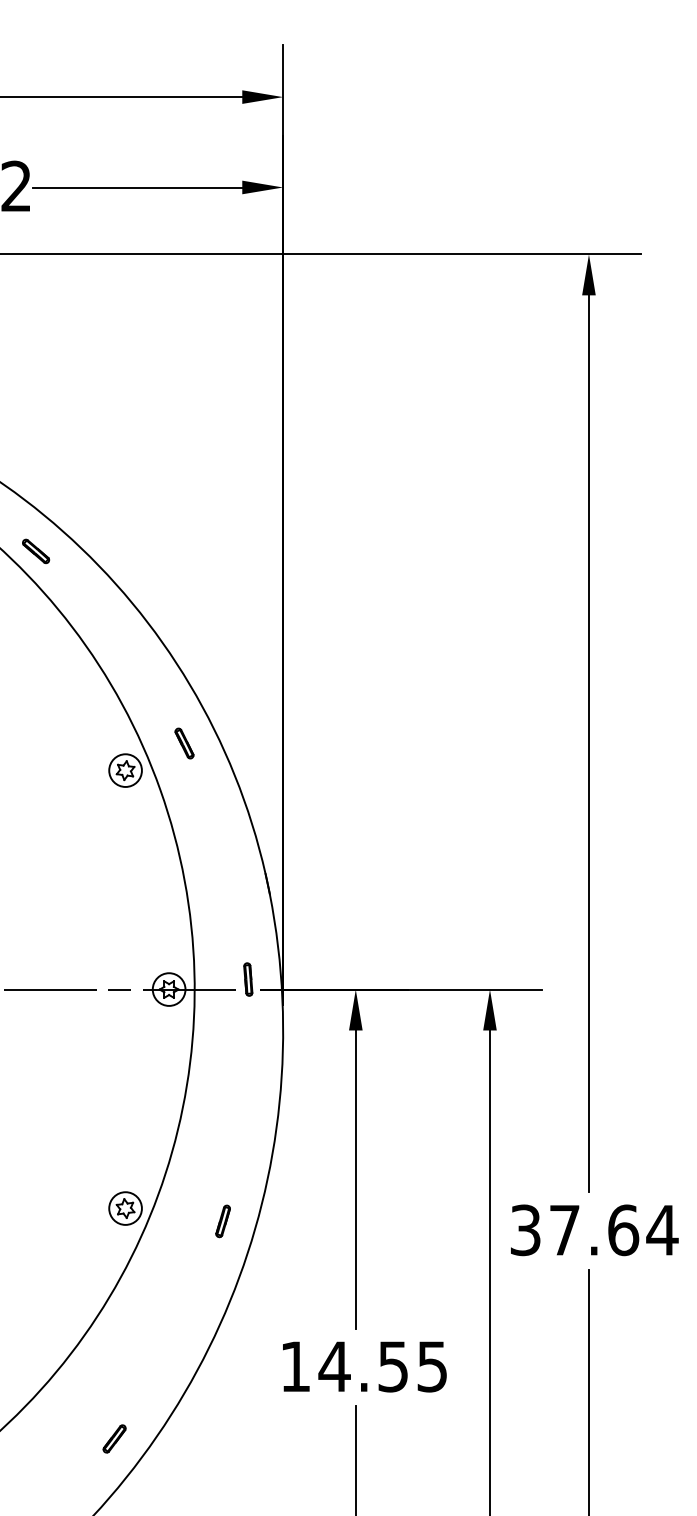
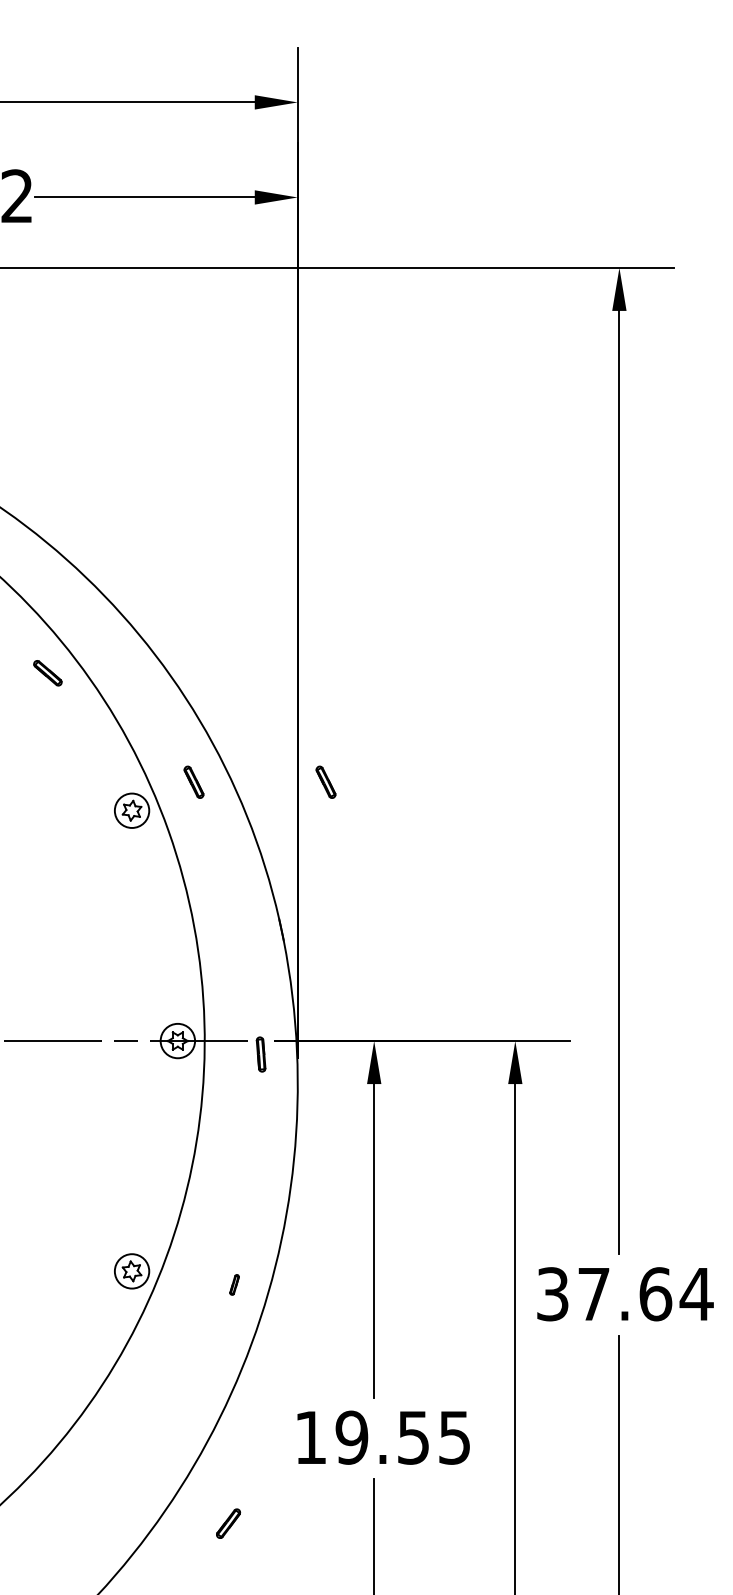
part: (35, 551) -> (47, 673), moved
part: (309, 742) -> (325, 781), added
part: (247, 979) -> (260, 1054), moved
part: (222, 1221) -> (234, 1284), size x0.6
text: (334, 1366) -> (351, 1437), 14.55 -> 19.55
part: (114, 1438) -> (228, 1523), moved

